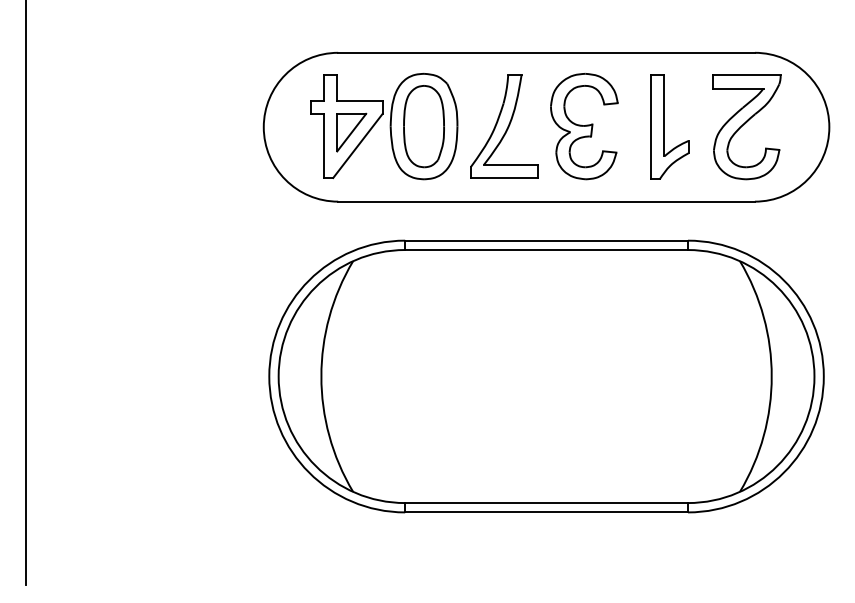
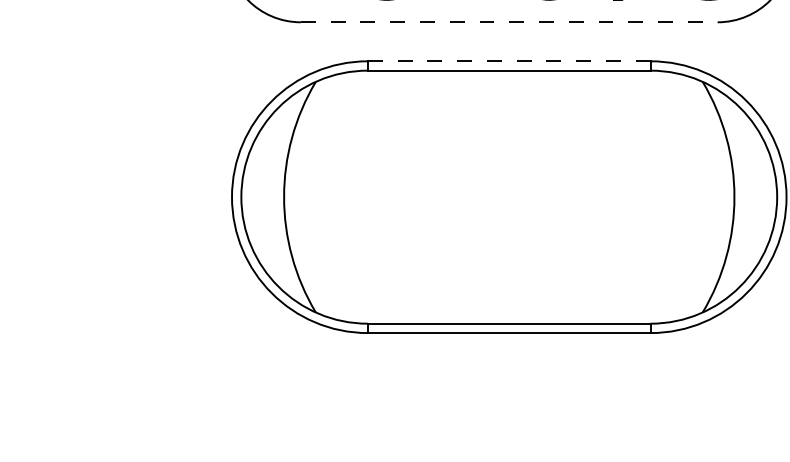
line: (547, 201) -> (510, 22), solid -> dashed
line: (547, 240) -> (510, 61), solid -> dashed

